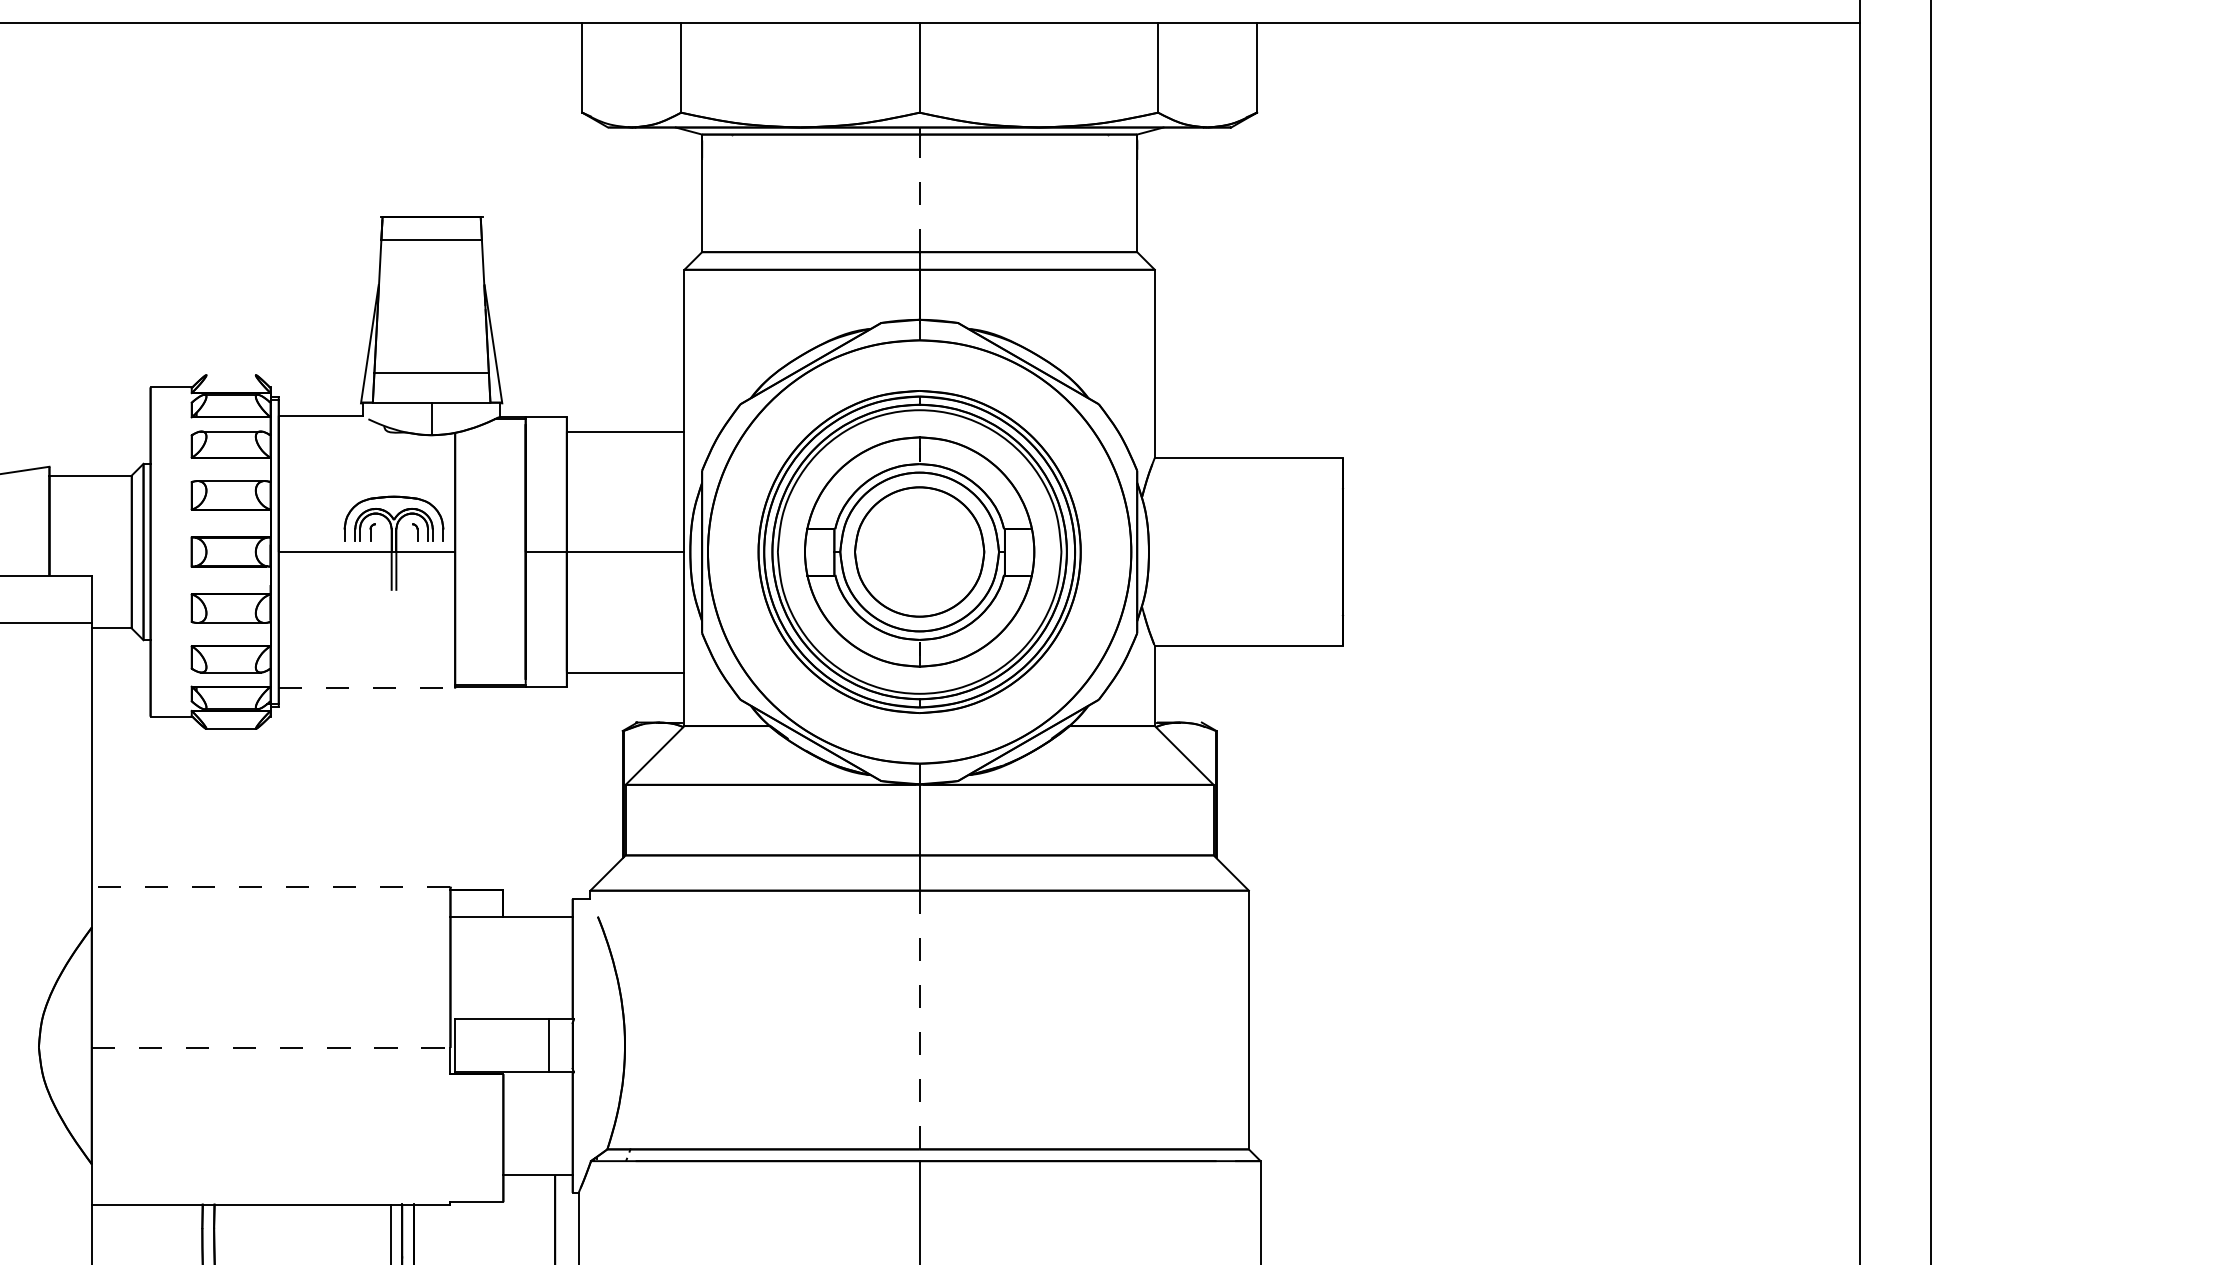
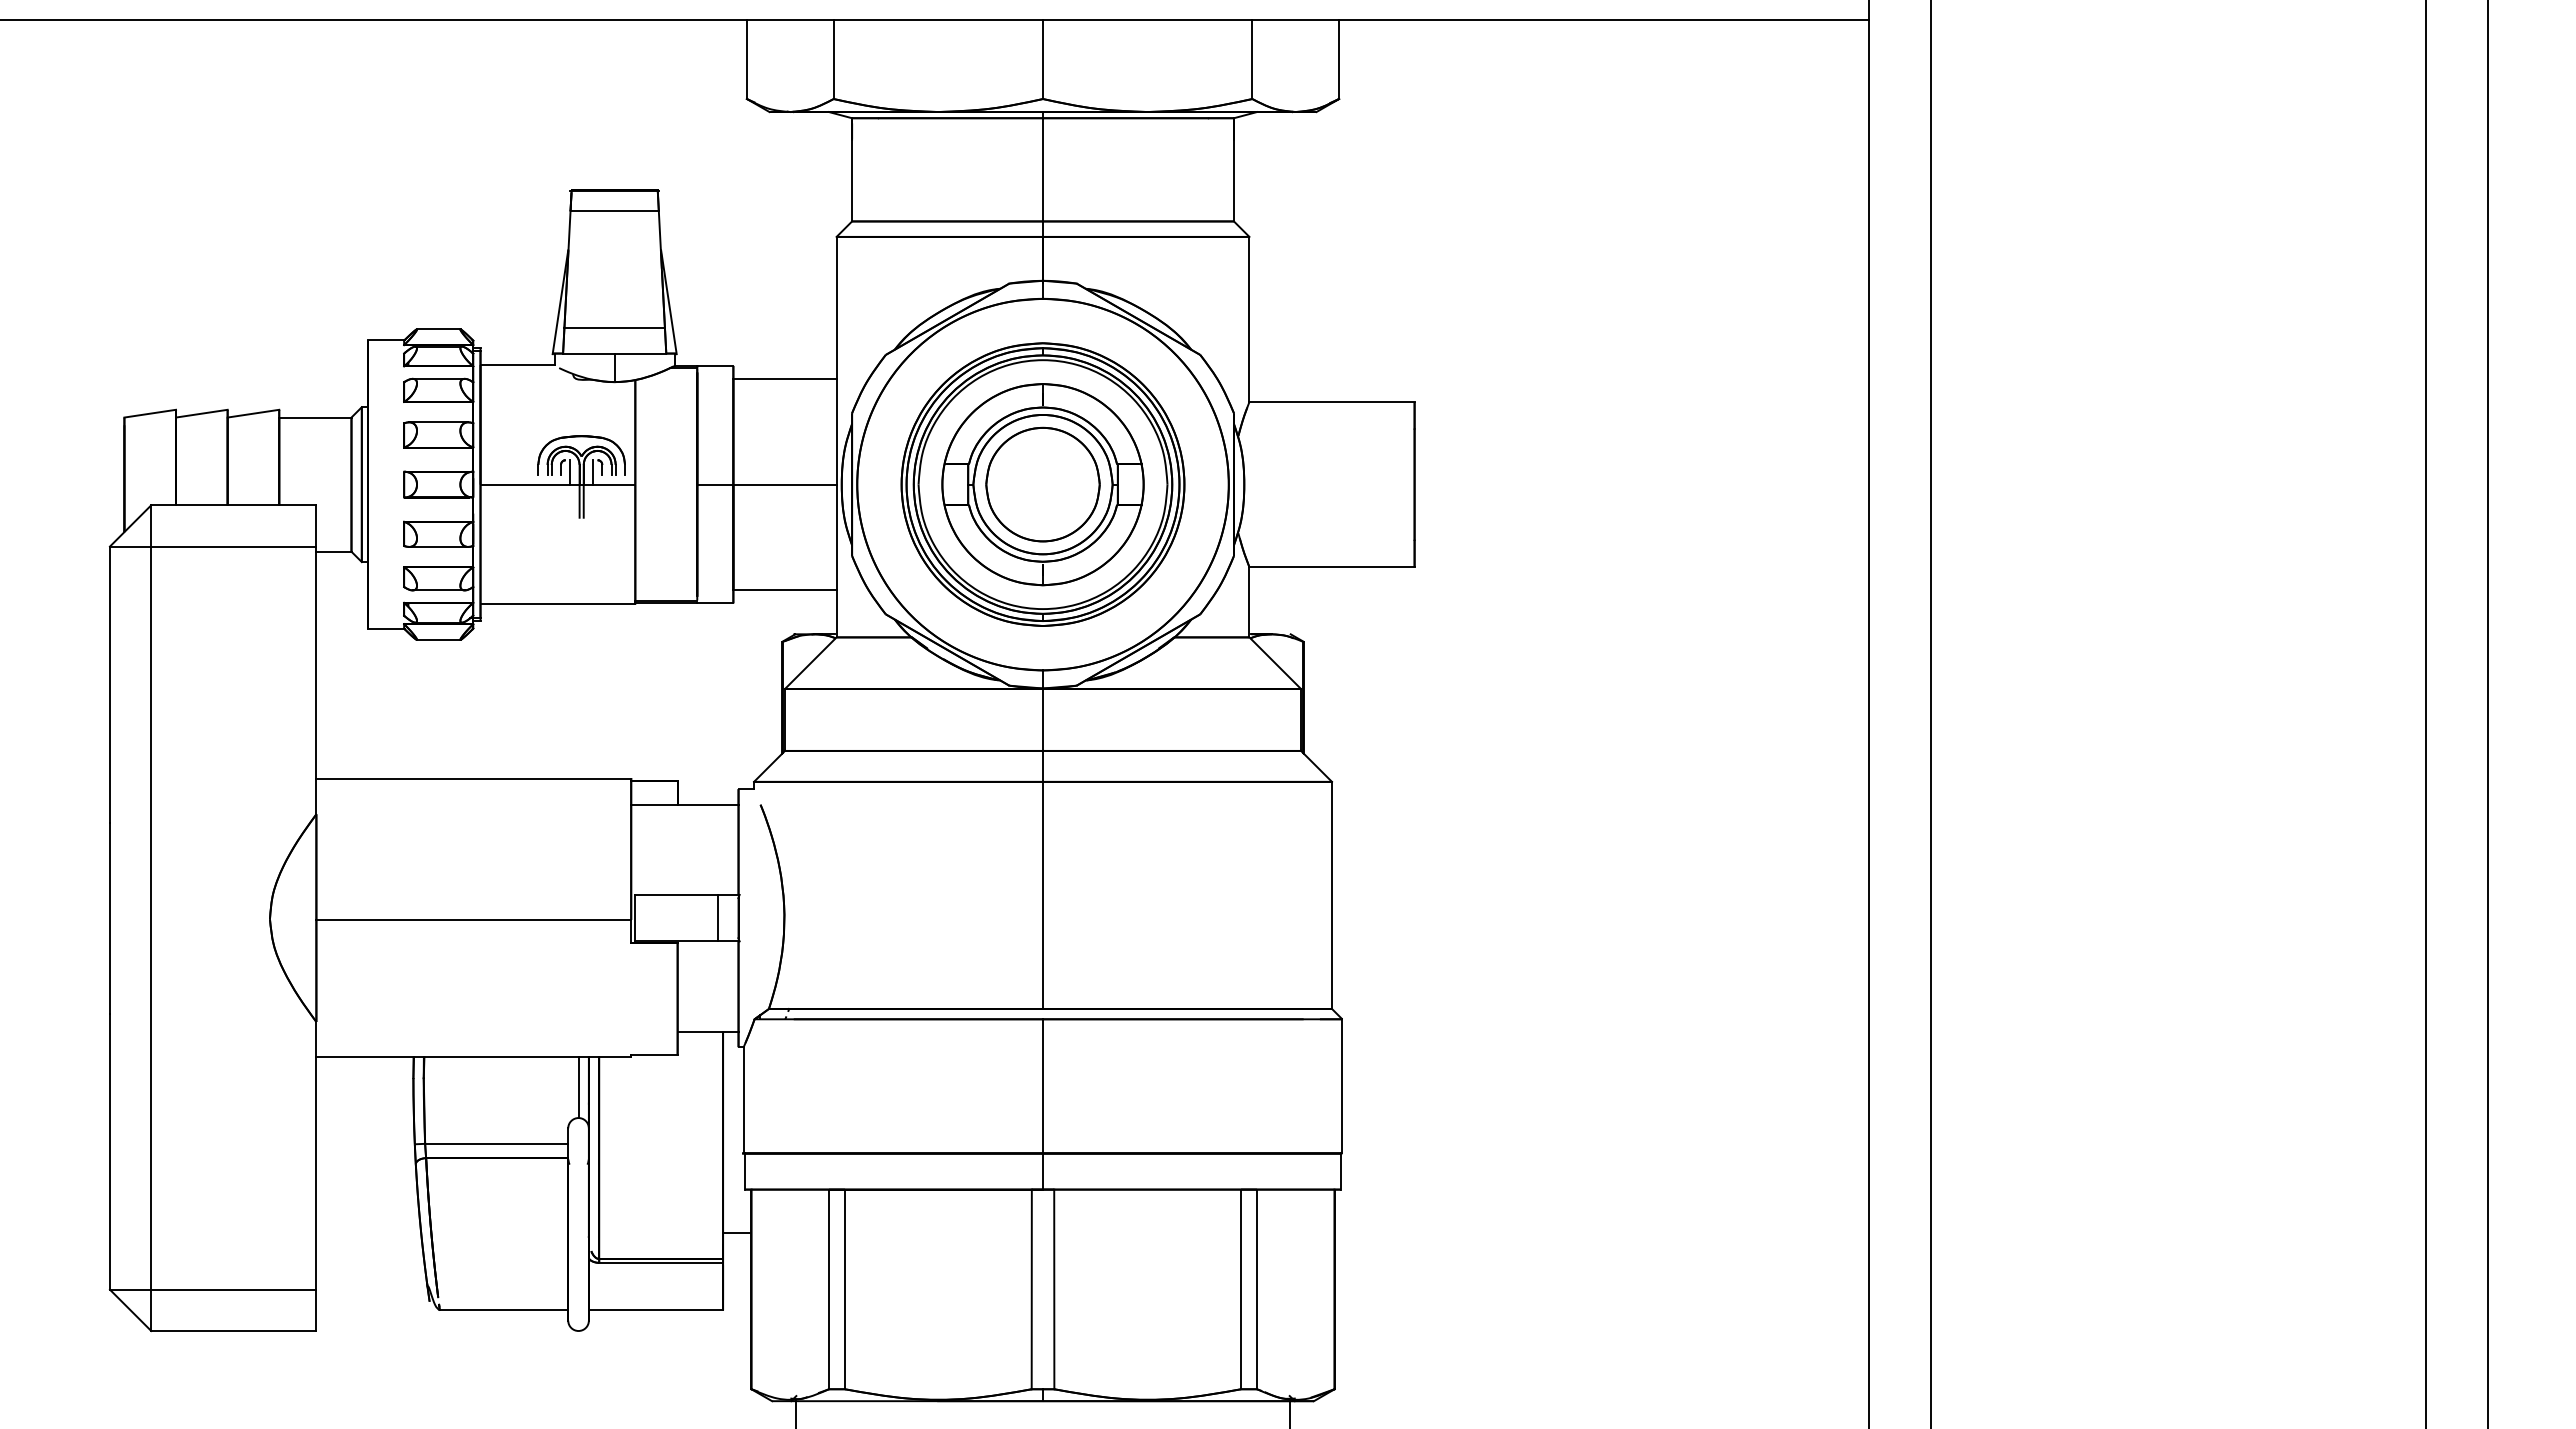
line: (920, 192) -> (1043, 169), dashed -> solid
line: (230, 375) -> (438, 329), added
line: (381, 538) -> (570, 472), added
line: (407, 538) -> (593, 472), added
line: (367, 688) -> (558, 604), dashed -> solid
line: (270, 886) -> (473, 778), dashed -> solid
line: (920, 1020) -> (1043, 895), dashed -> solid
line: (271, 1047) -> (474, 919), dashed -> solid

